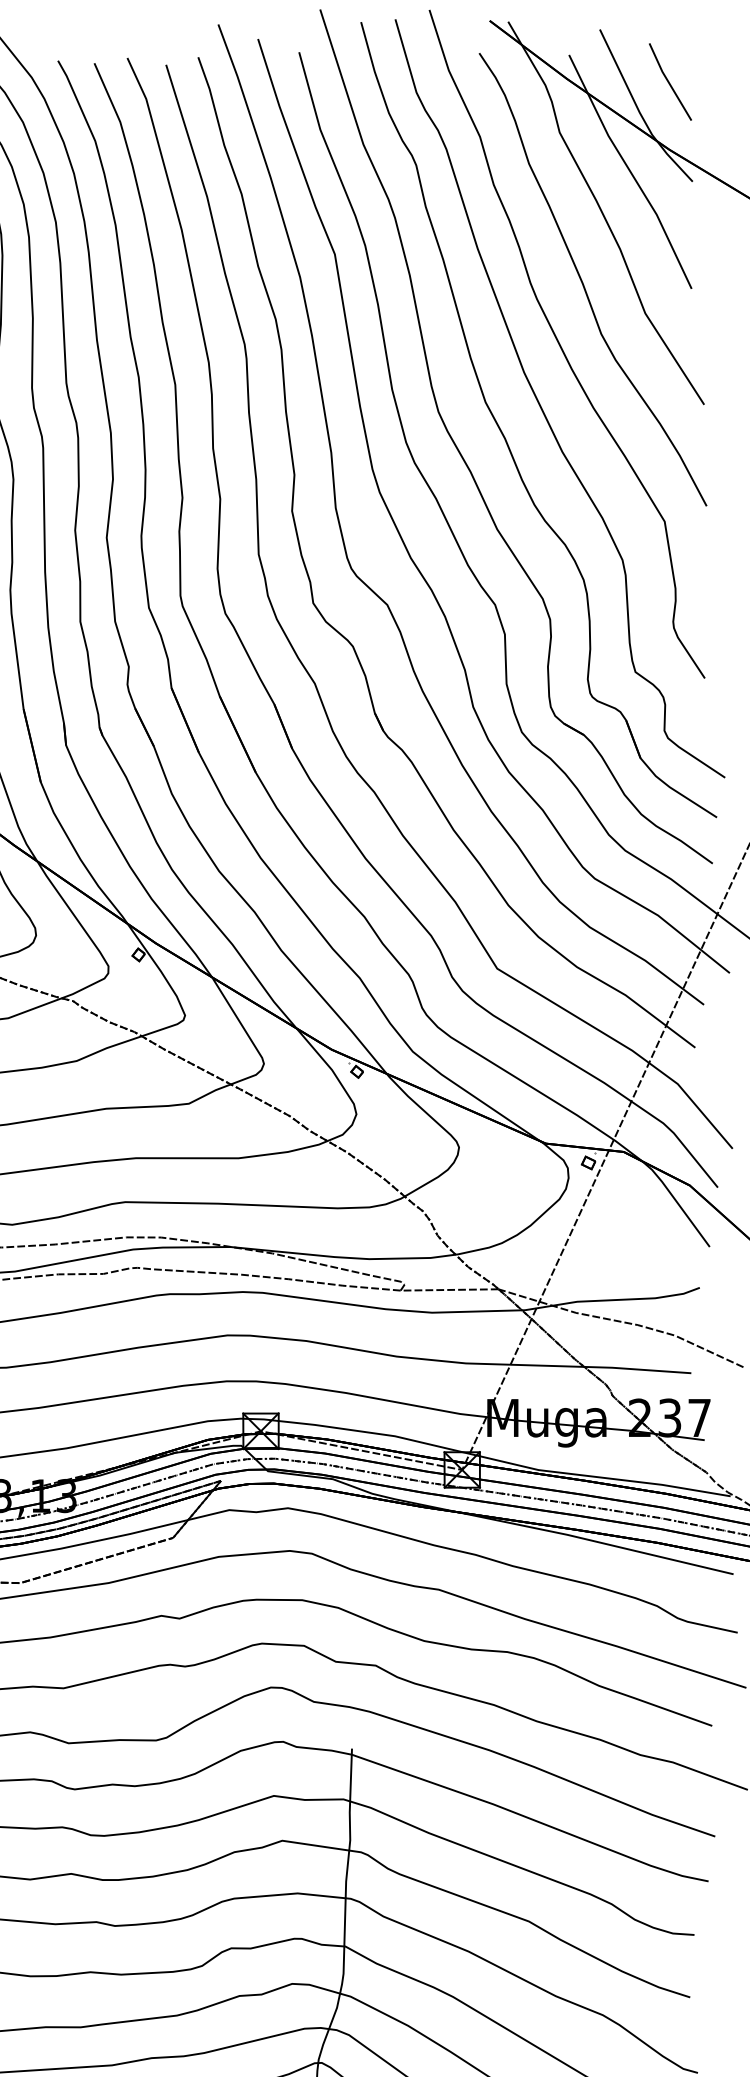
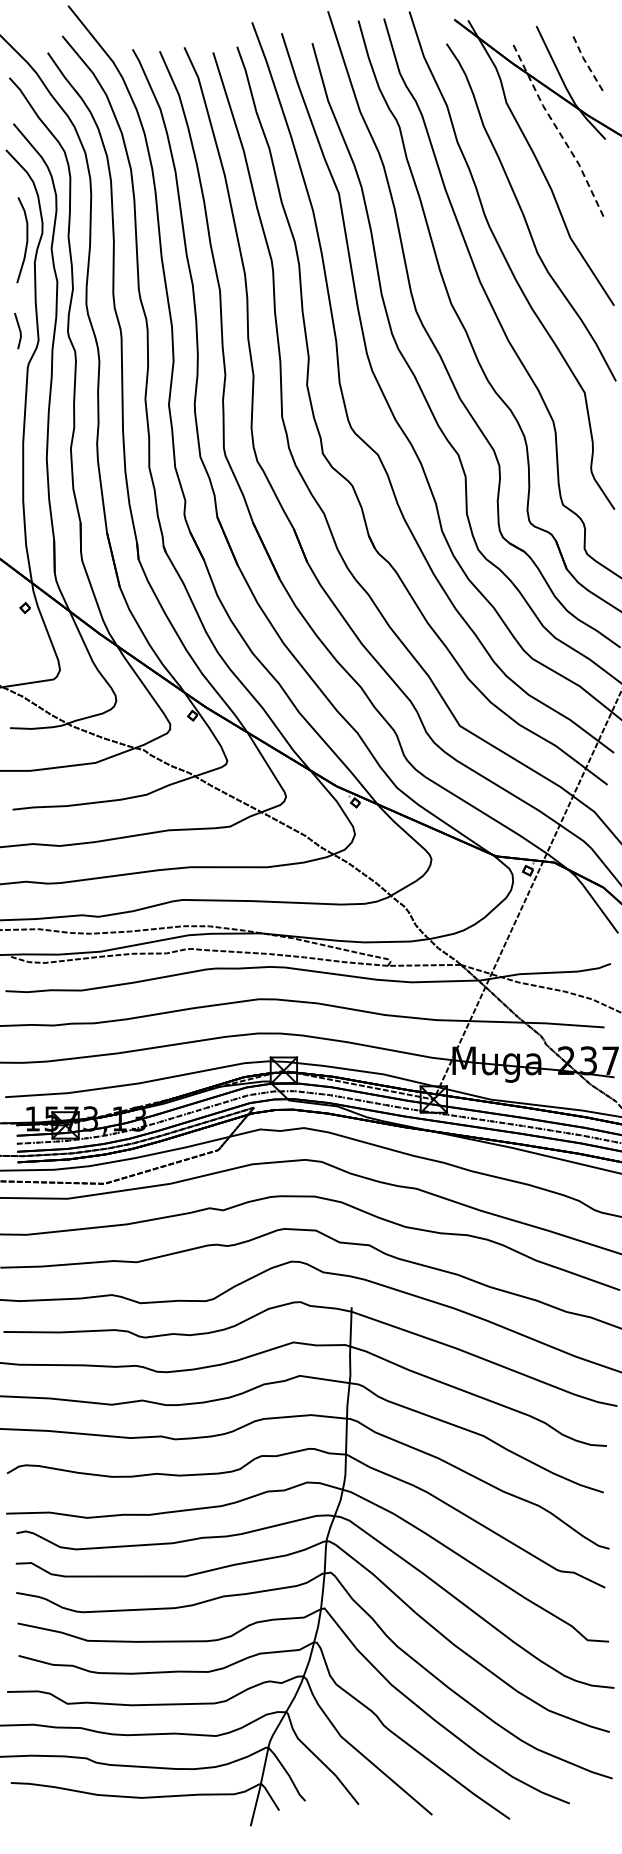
line: (668, 82) -> (587, 65), solid -> dashed
line: (630, 172) -> (559, 132), solid -> dashed

